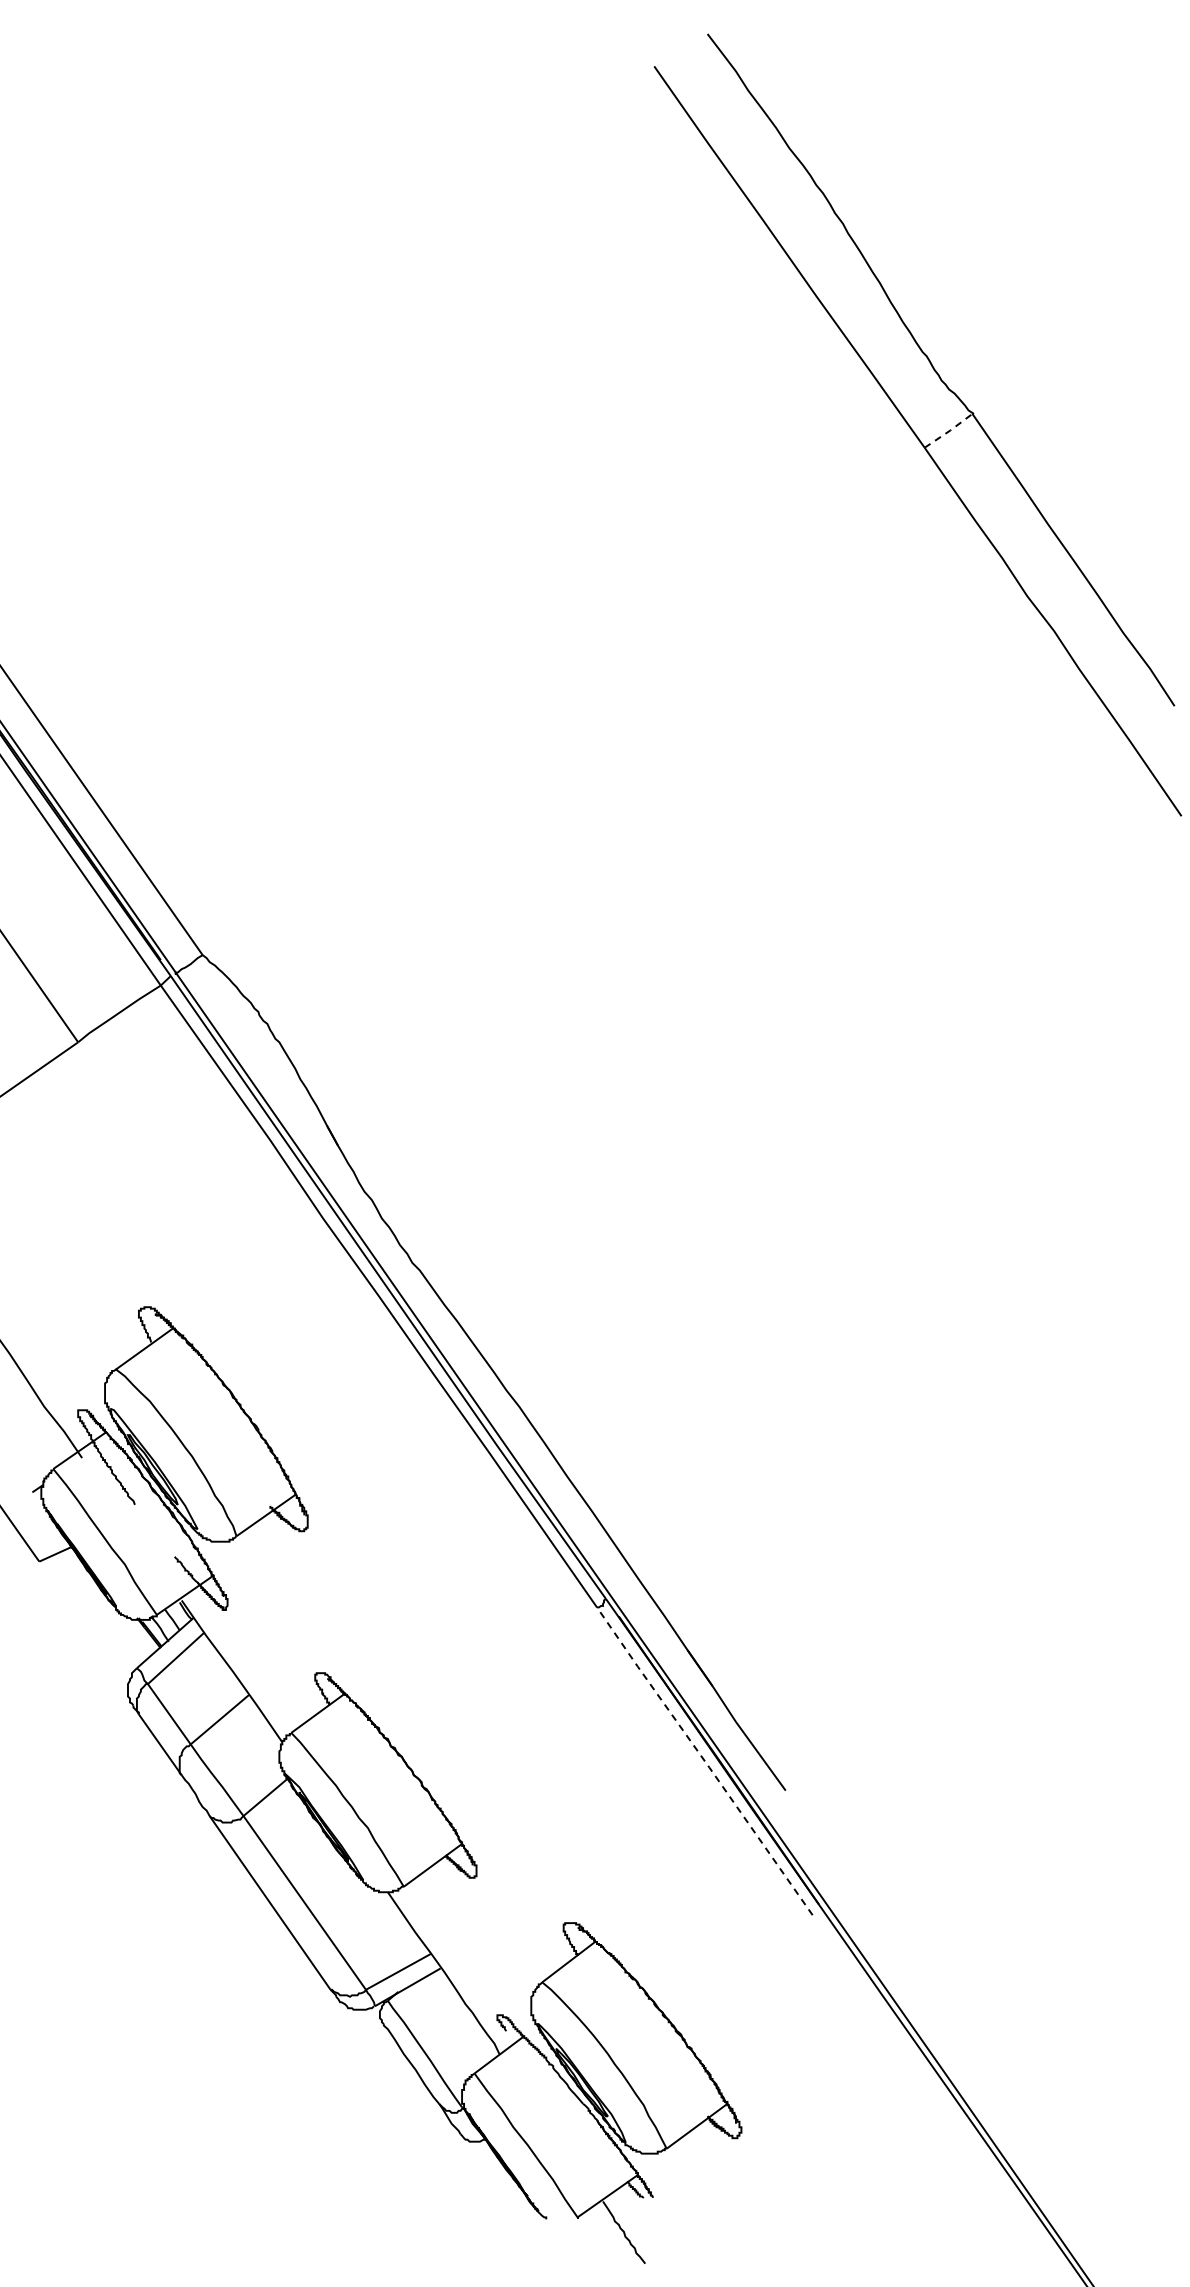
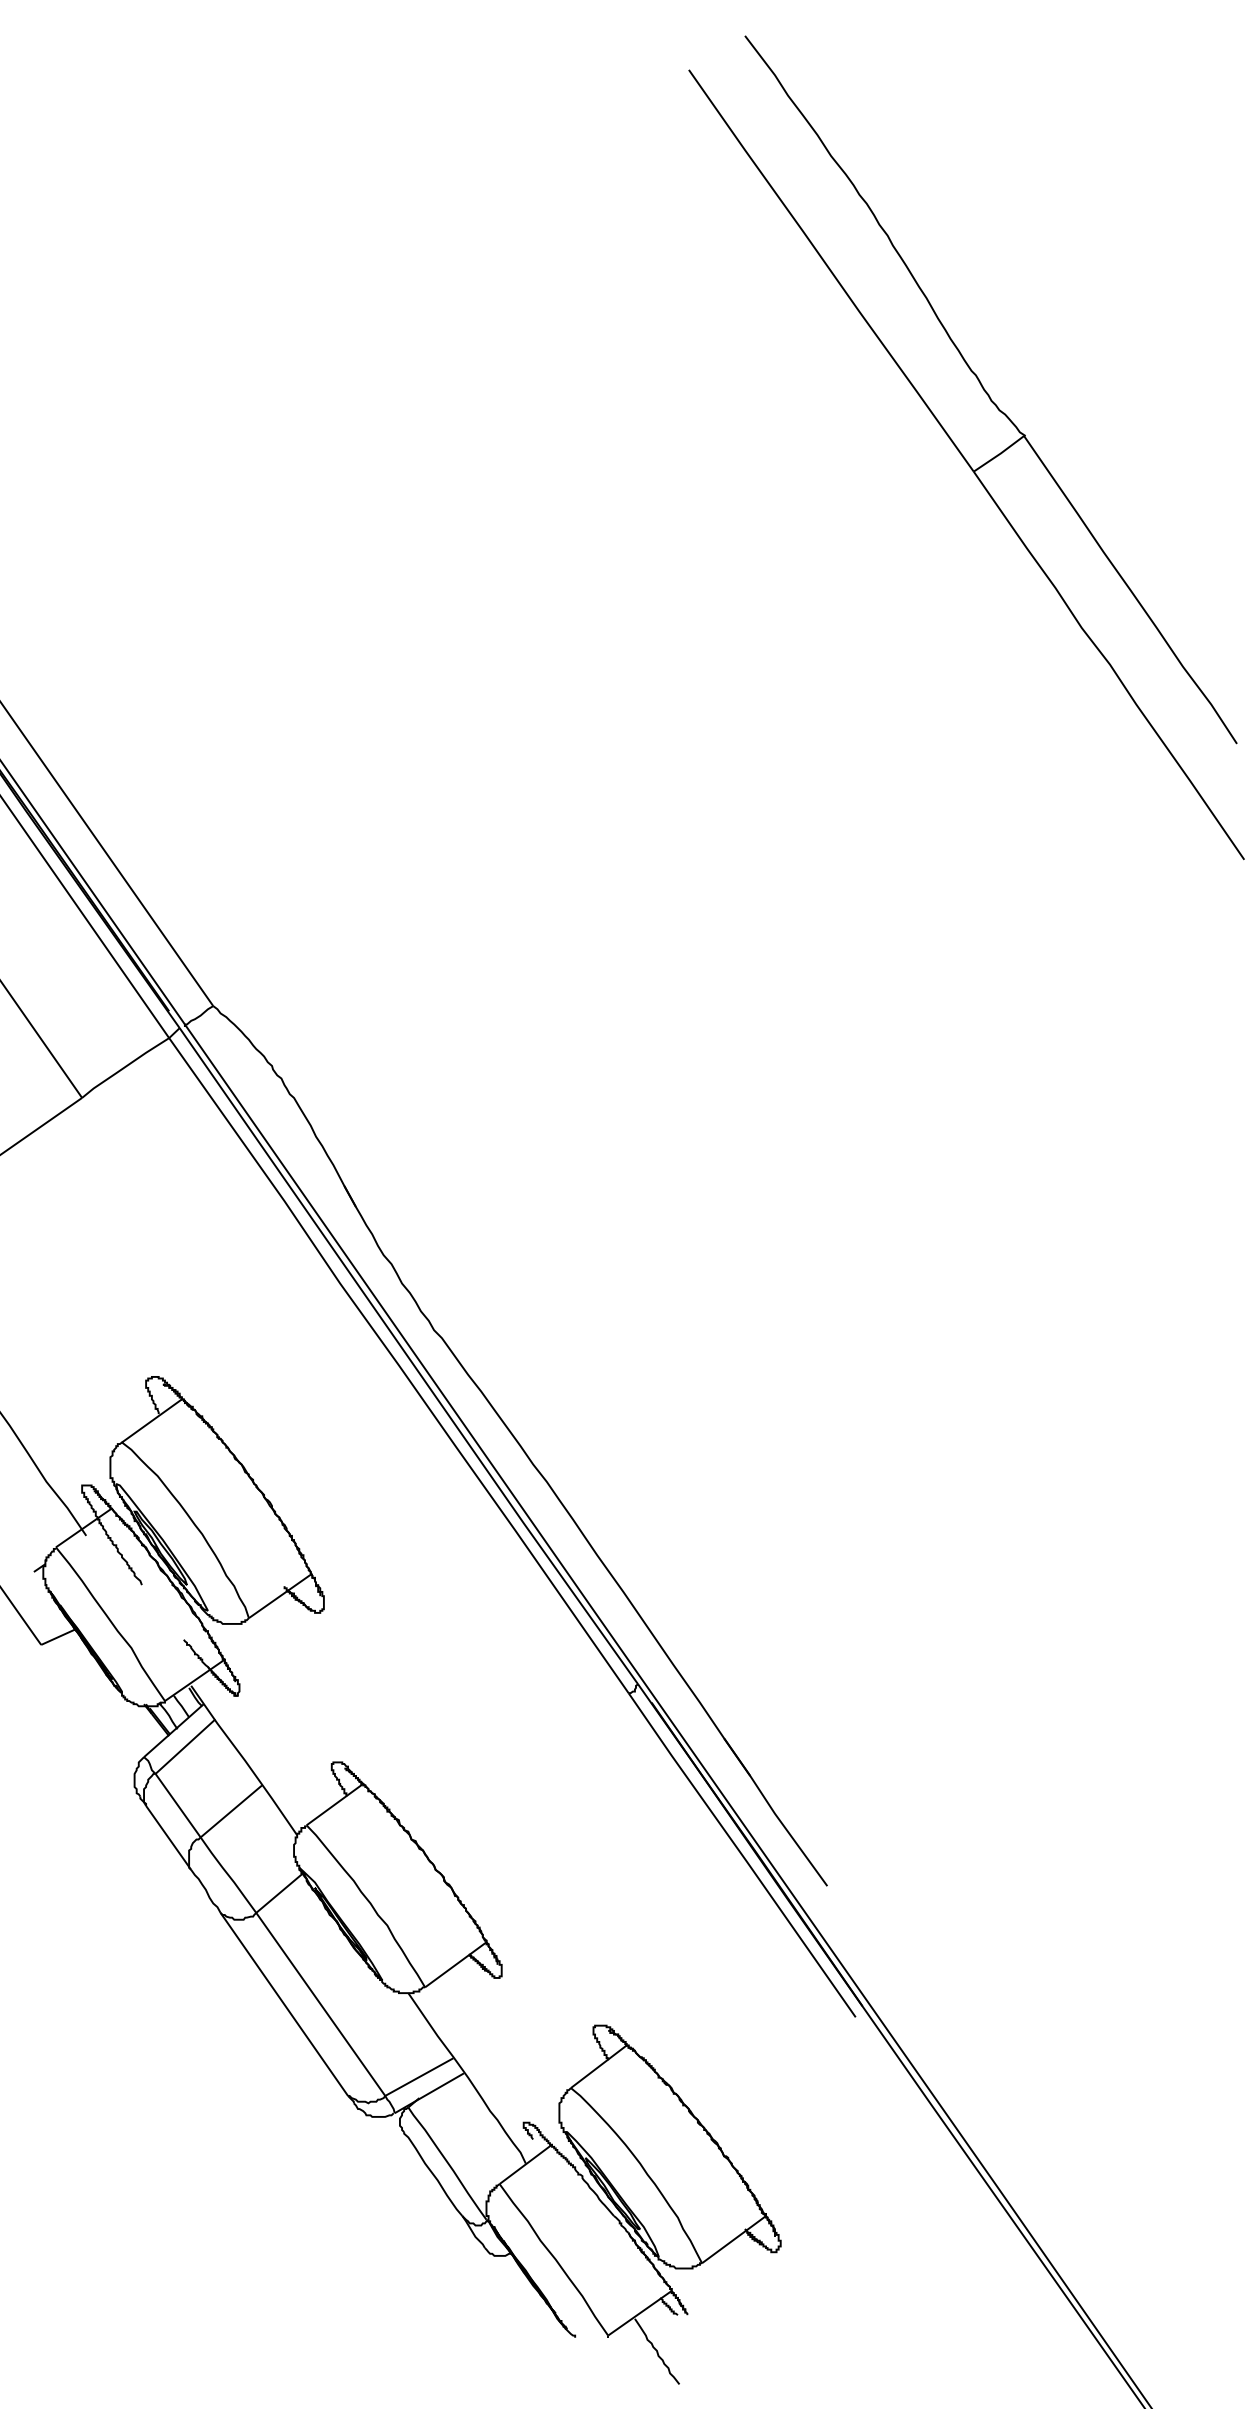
line: (949, 430) -> (999, 453), dashed -> solid
line: (704, 1761) -> (741, 1855), dashed -> solid

